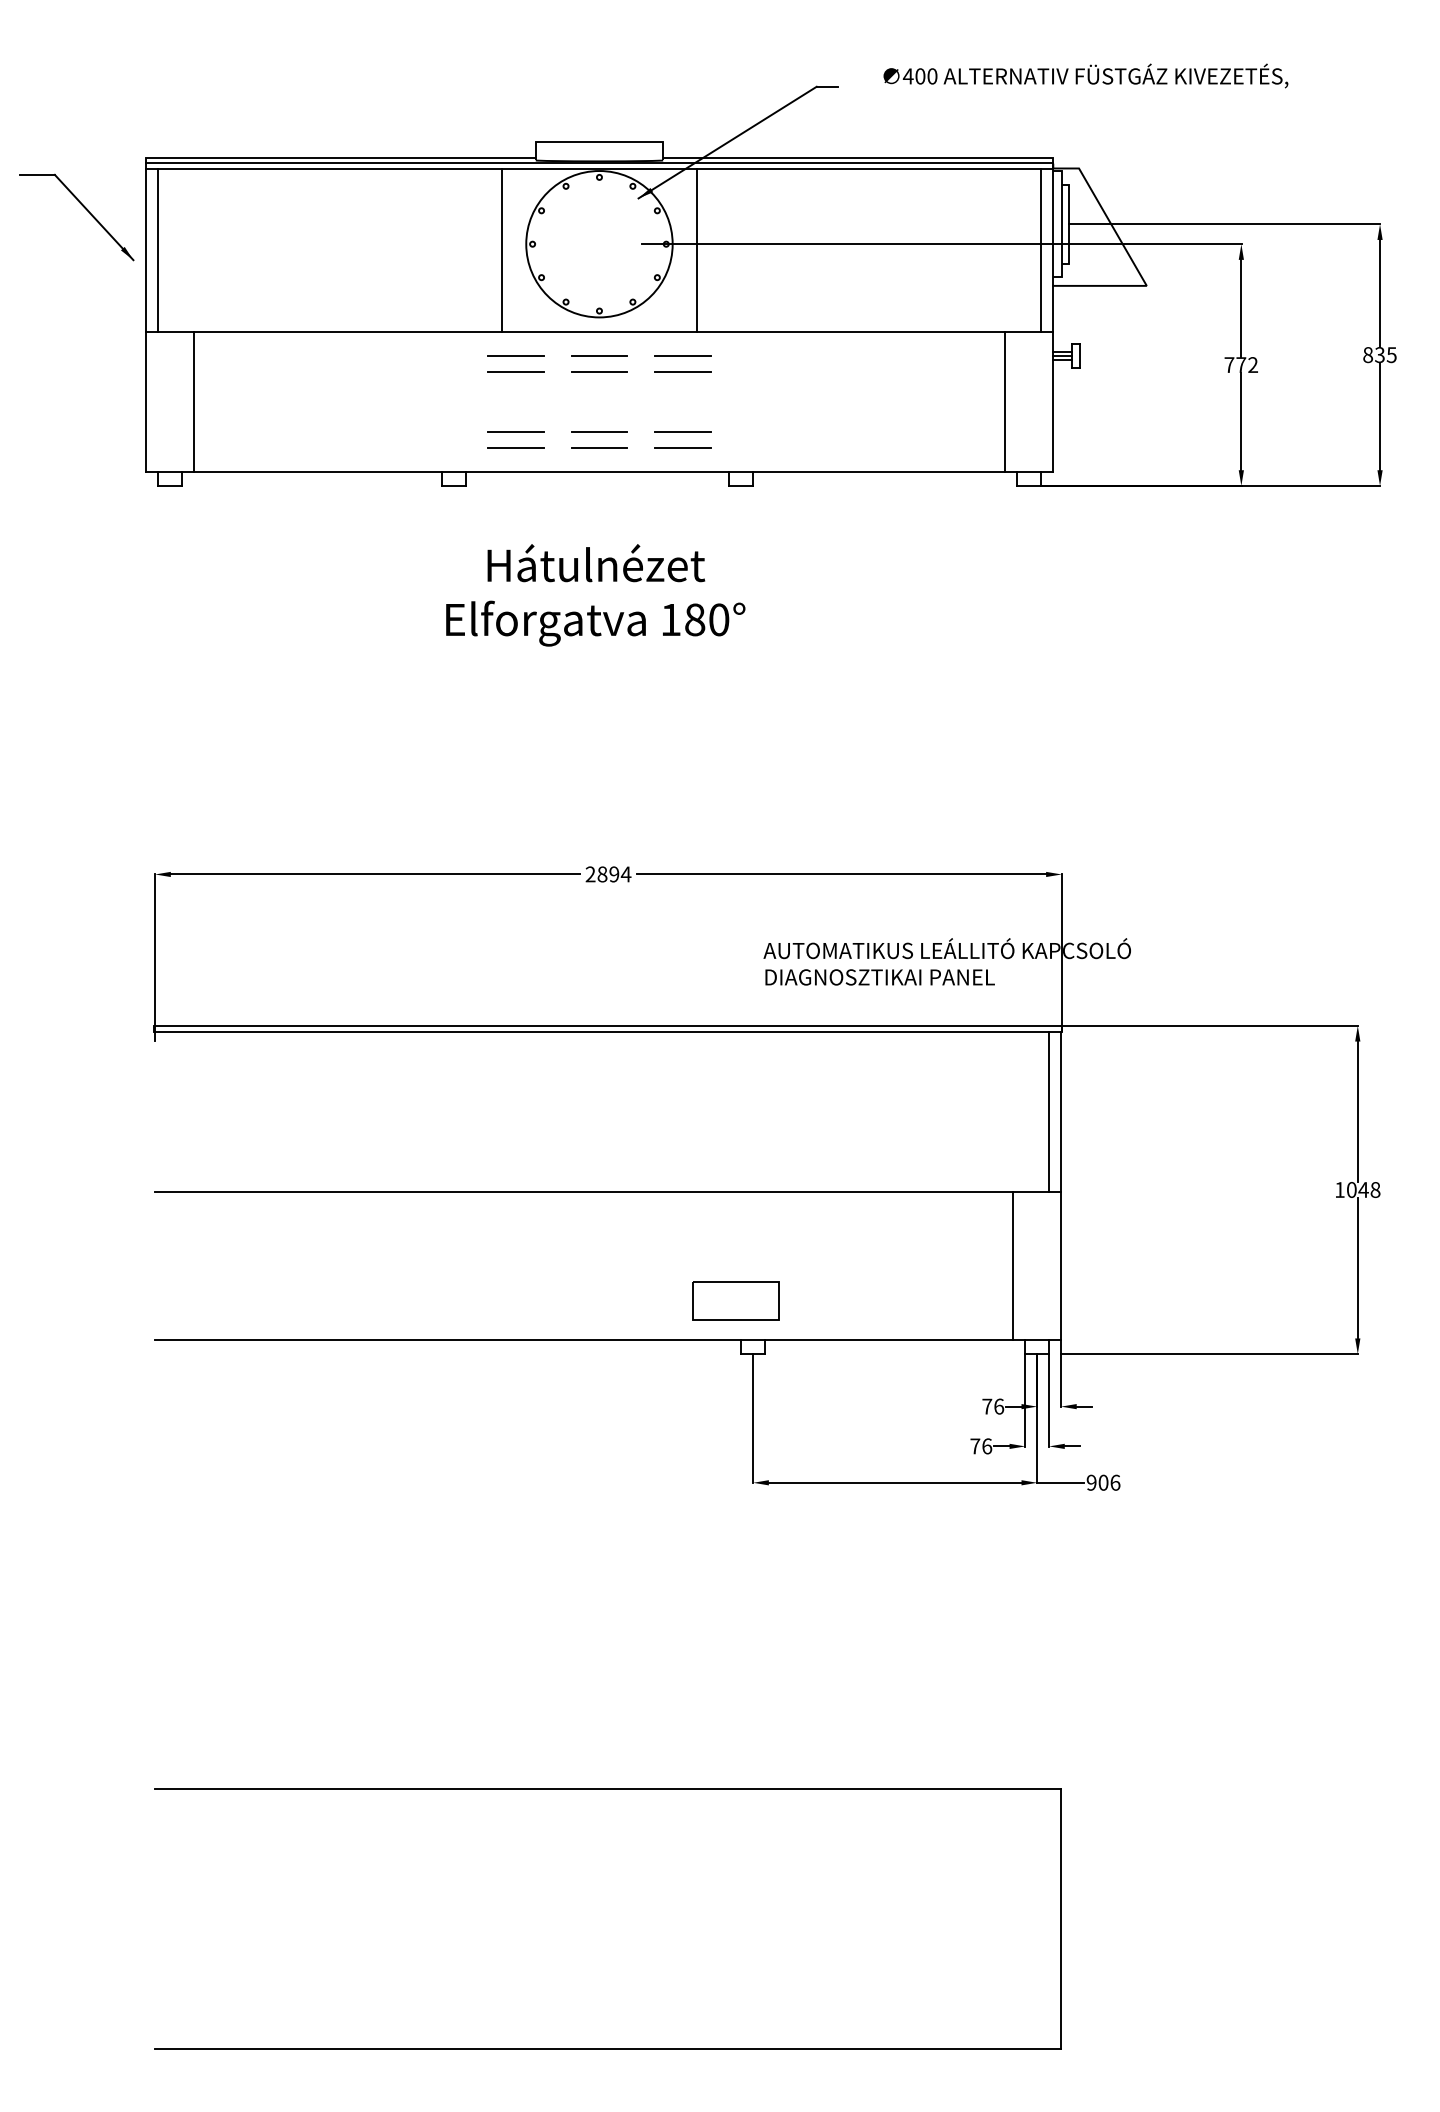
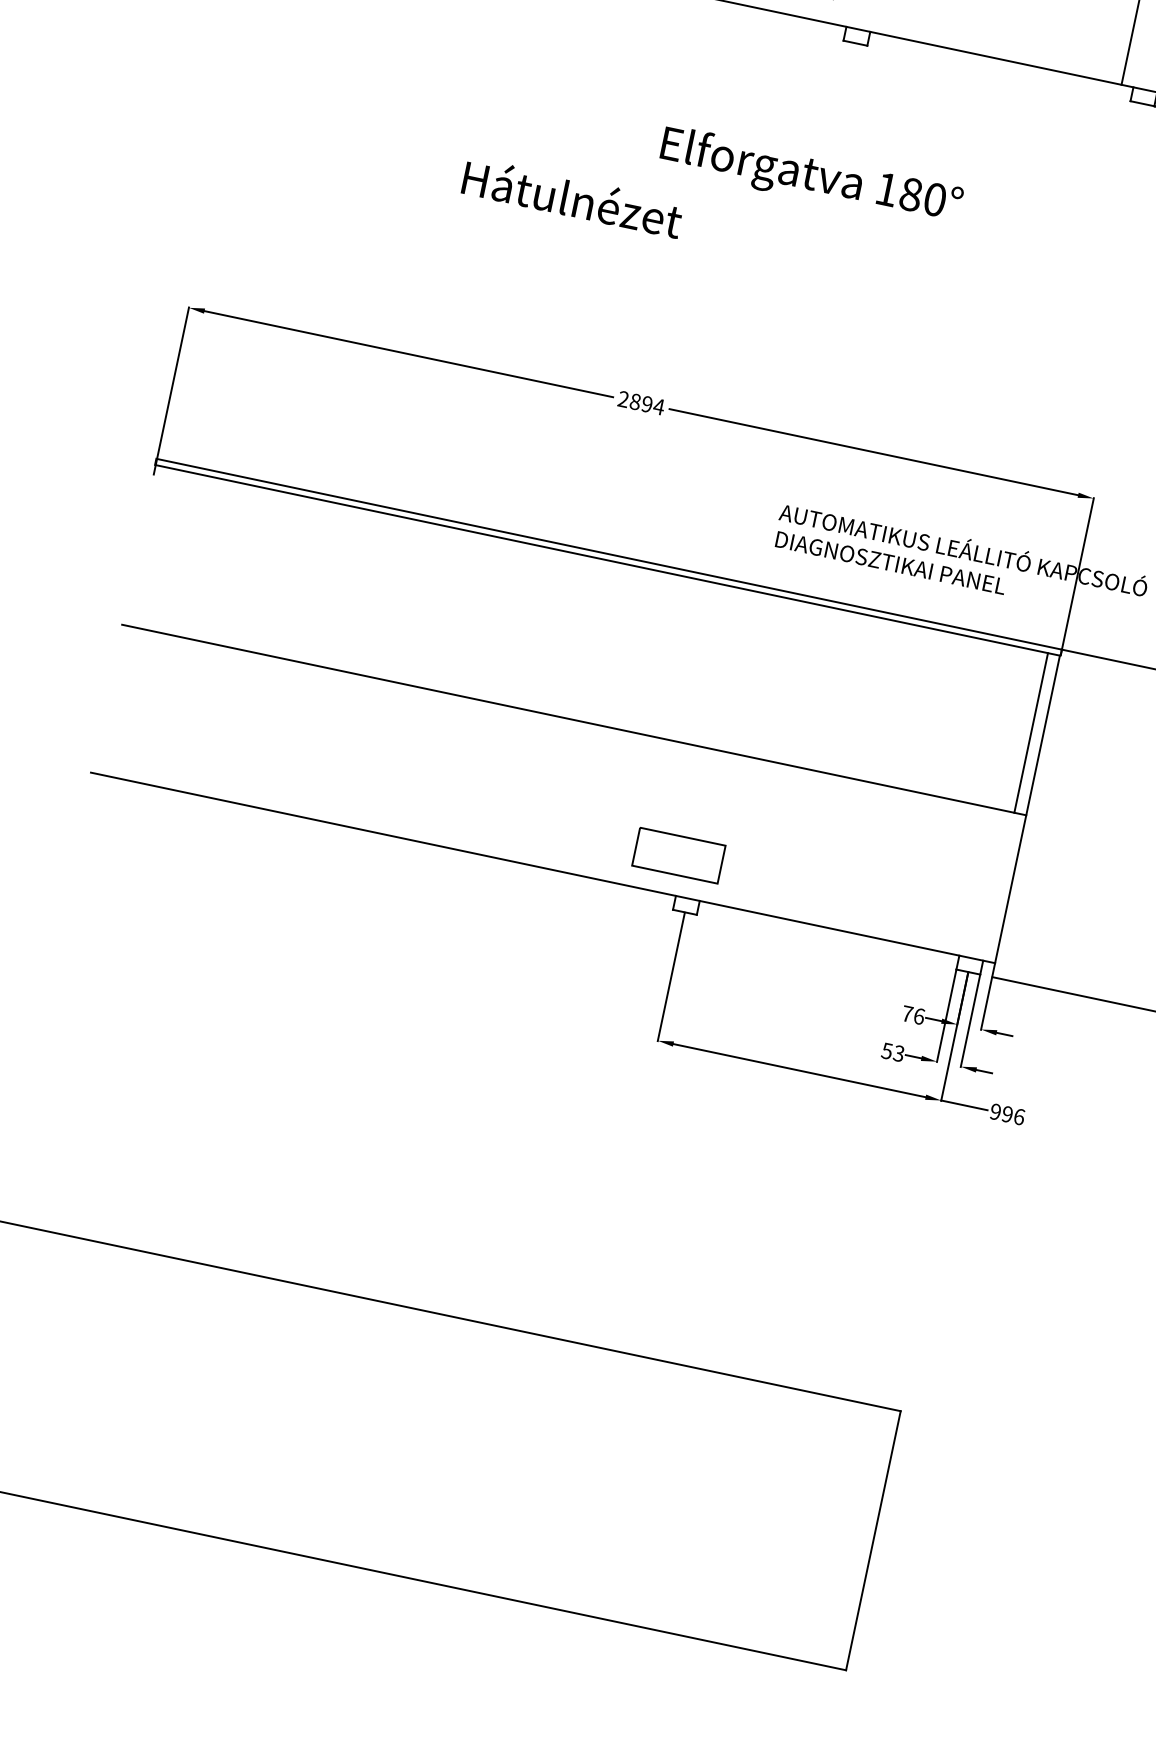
text: (596, 563) -> (573, 198), moved
text: (595, 623) -> (810, 177), moved
line: (1013, 1266) -> (963, 879), removed
text: (981, 1446) -> (893, 1052), 76 -> 53
text: (1103, 1482) -> (1007, 1114), 906 -> 996

